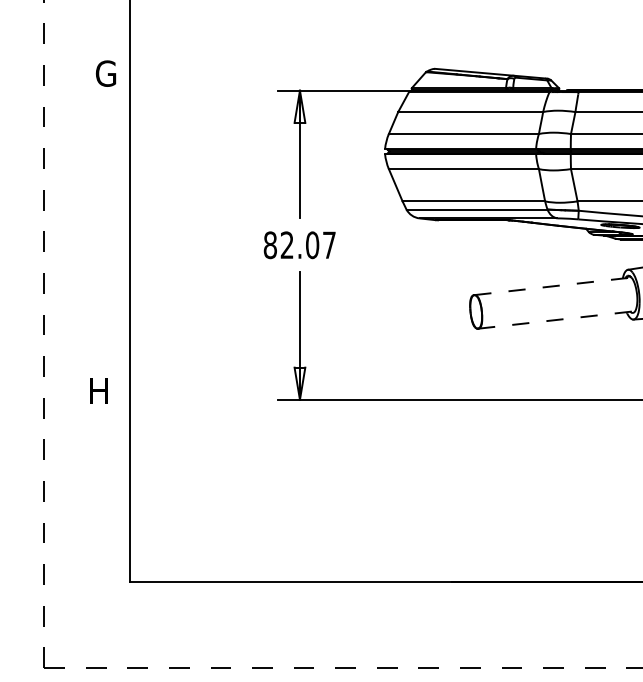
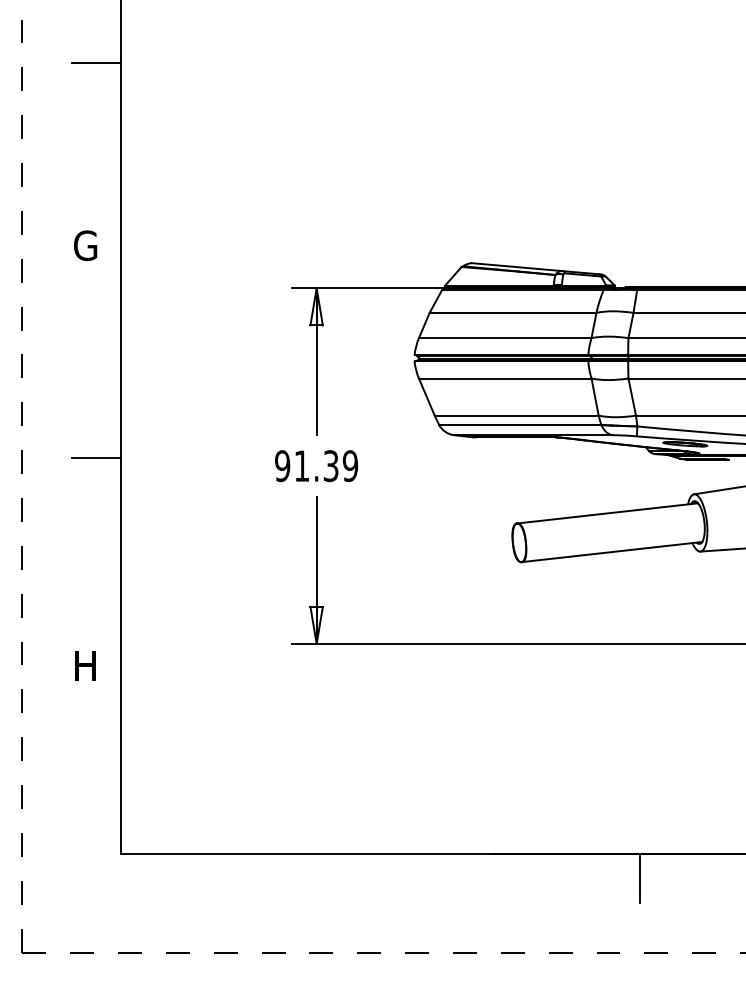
text: (105, 73) -> (85, 245), moved
line: (108, 238) -> (96, 458), added
text: (299, 245) -> (316, 466), 82.07 -> 91.39
line: (552, 286) -> (607, 513), dashed -> solid
line: (556, 320) -> (611, 552), dashed -> solid
text: (99, 390) -> (85, 665), moved
line: (581, 603) -> (640, 878), added

